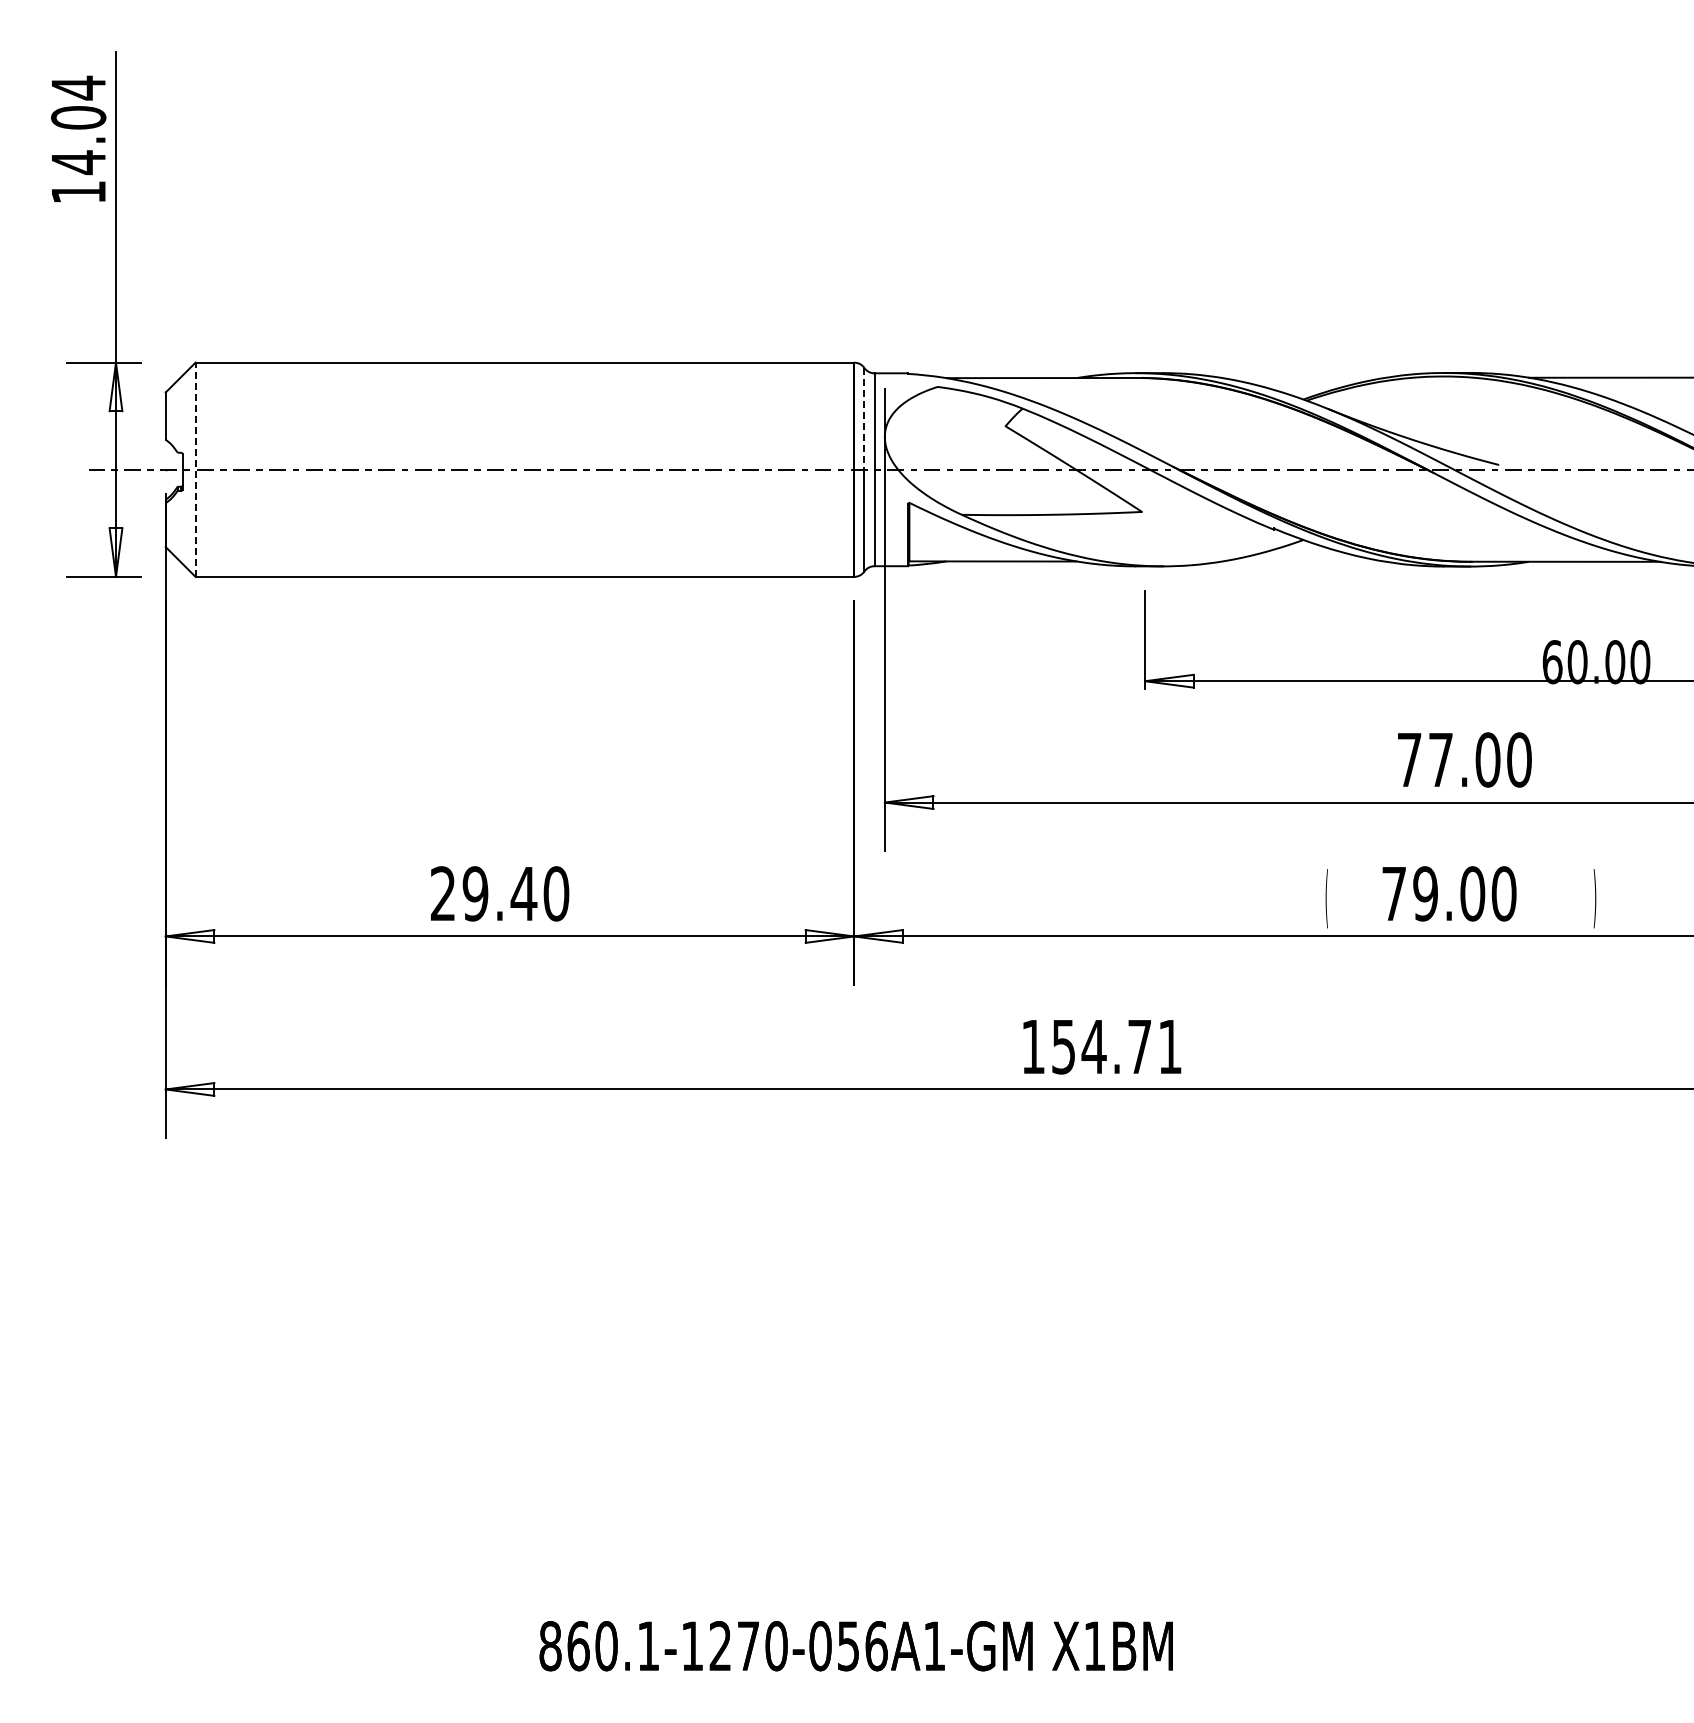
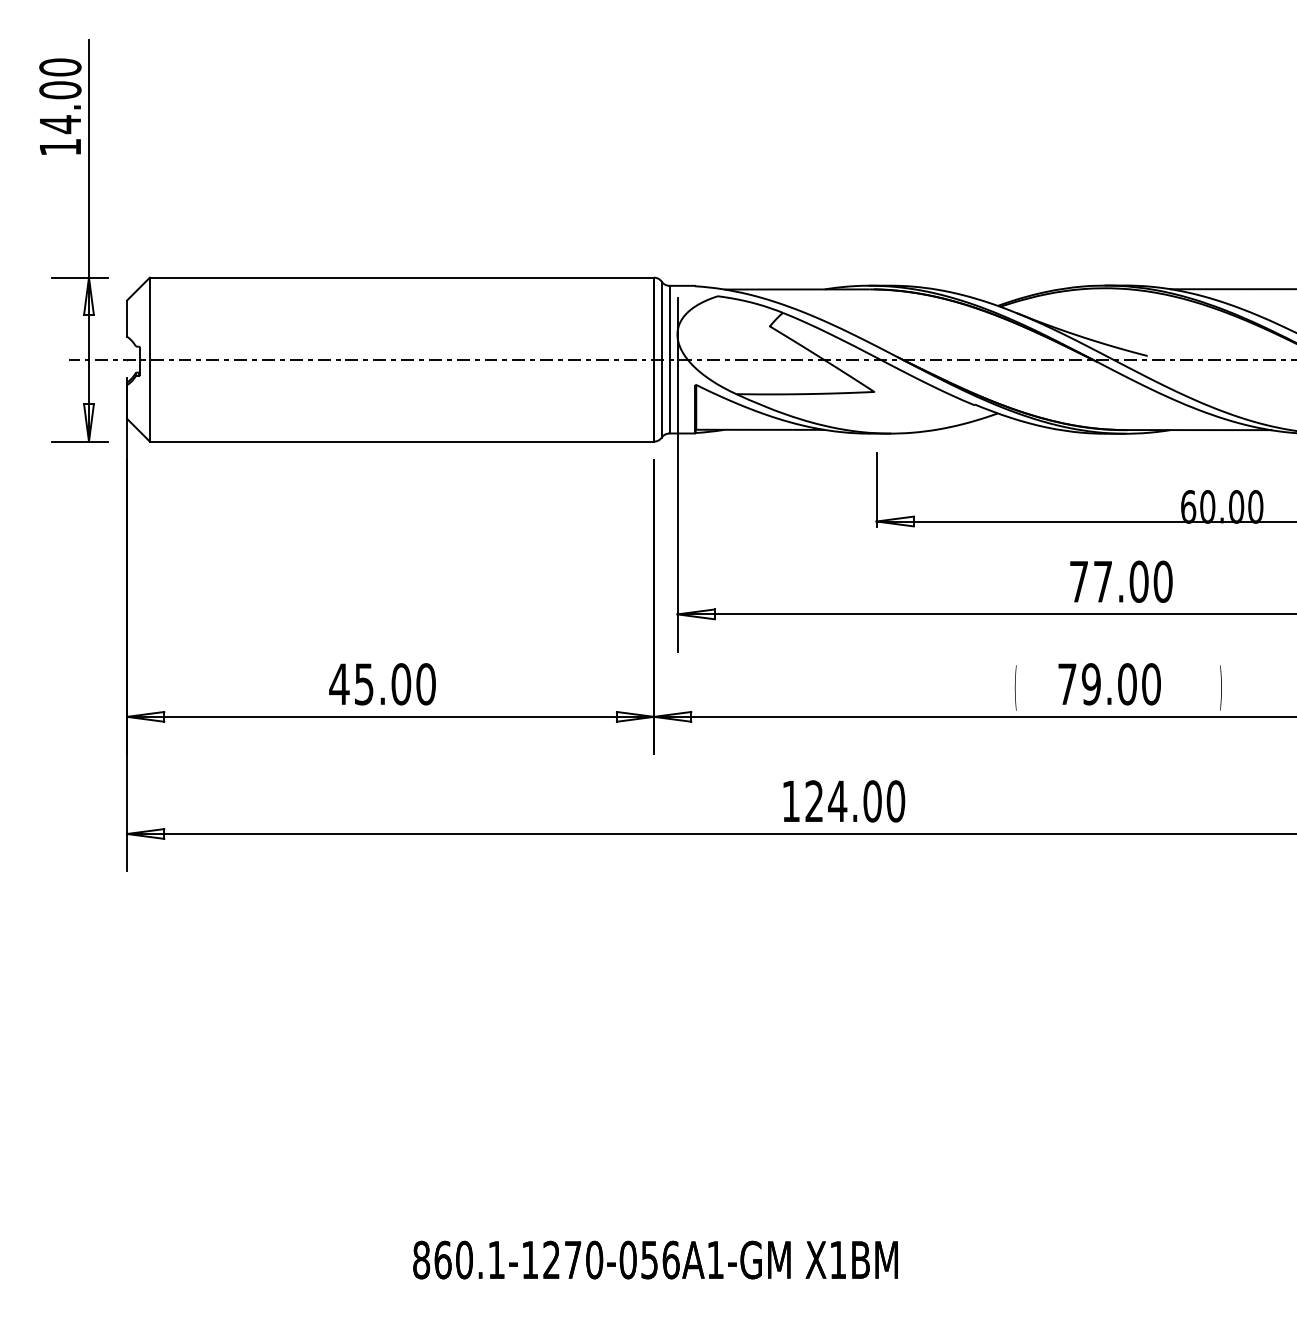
text: (78, 87) -> (60, 67), 14.04 -> 14.00
line: (864, 418) -> (661, 320), dashed -> solid
line: (195, 469) -> (149, 359), dashed -> solid
text: (483, 893) -> (370, 683), 29.40 -> 45.00
text: (1117, 1046) -> (855, 801), 154.71 -> 124.00

